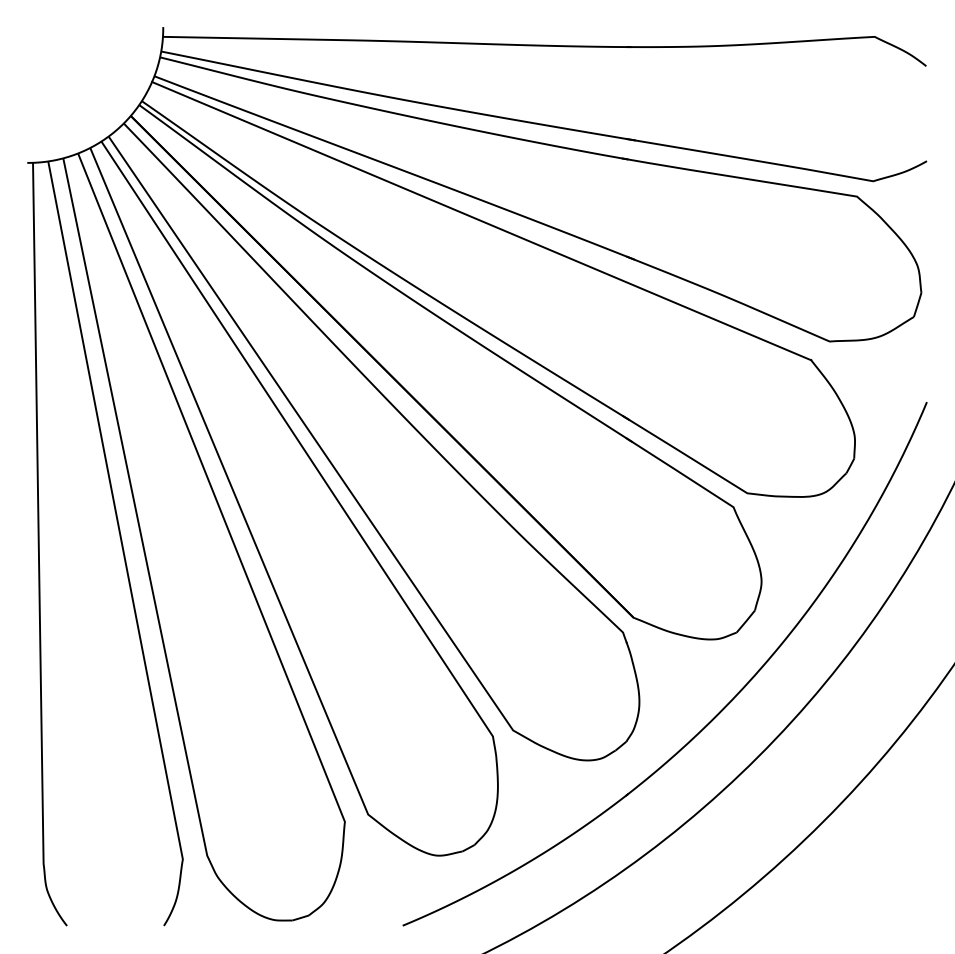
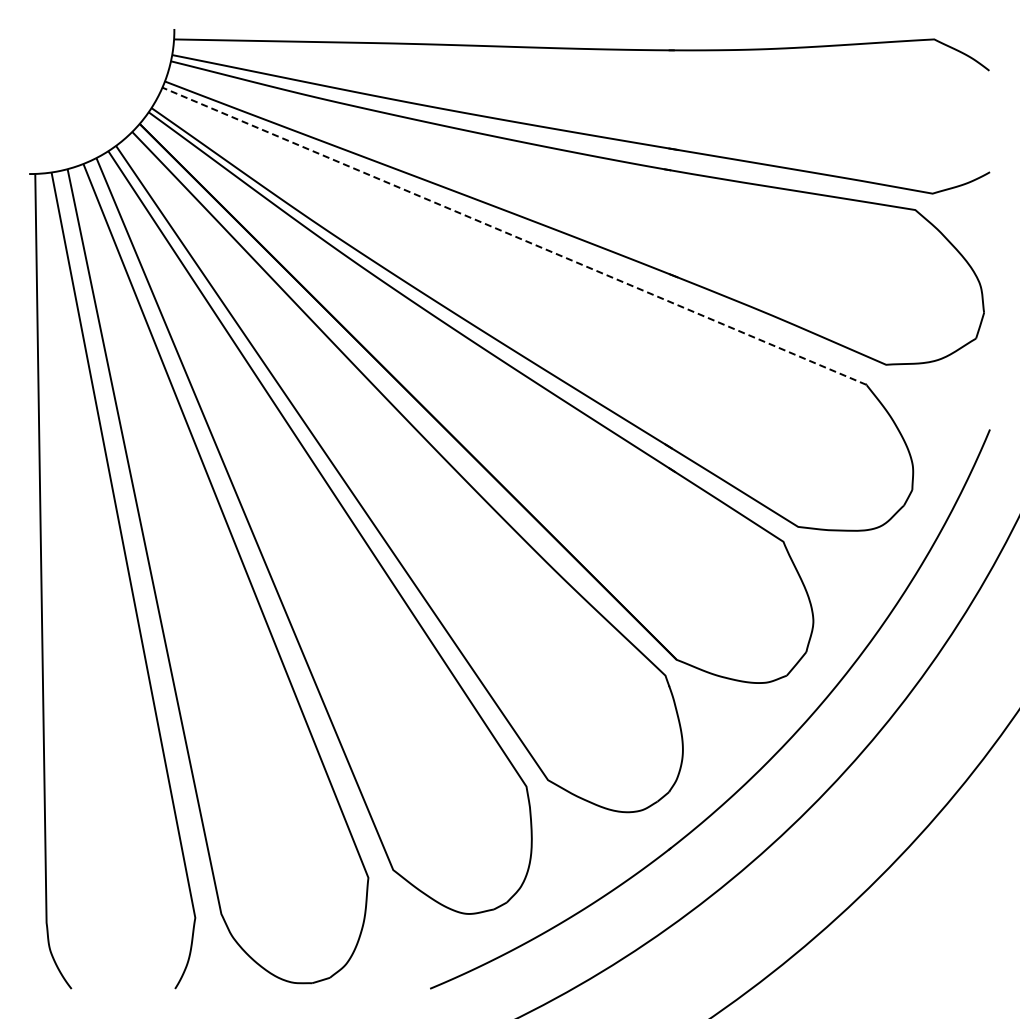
line: (480, 221) -> (513, 236), solid -> dashed

